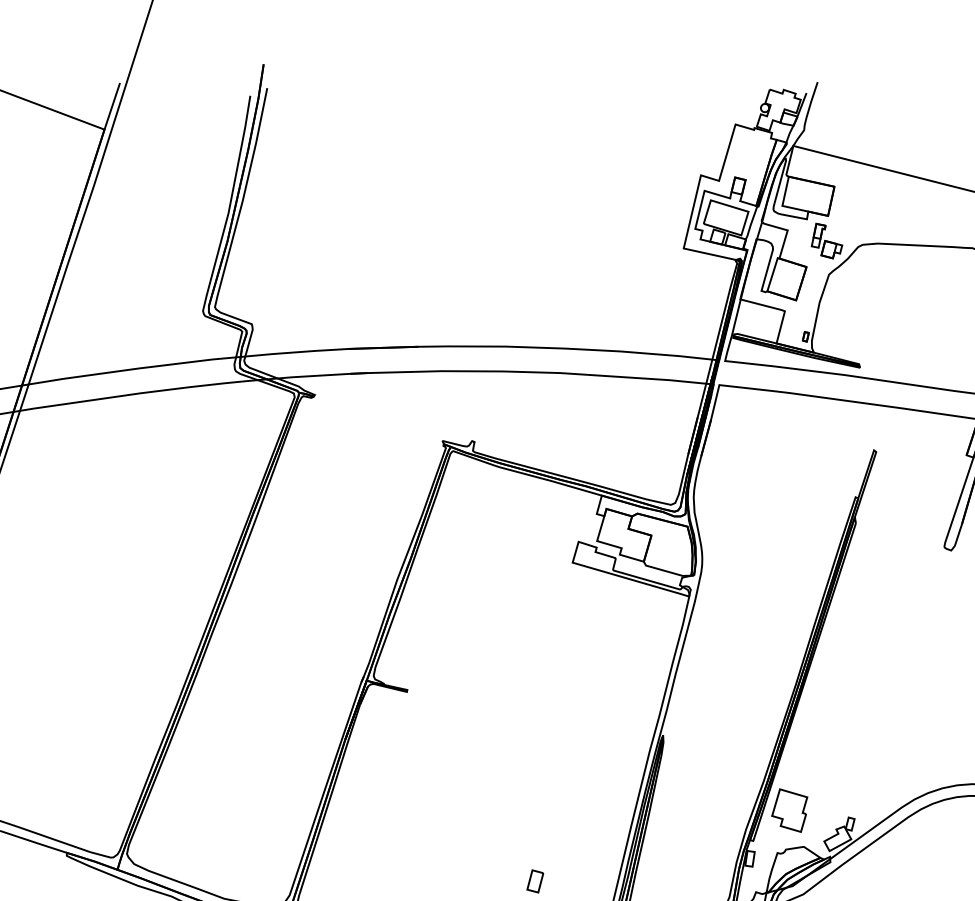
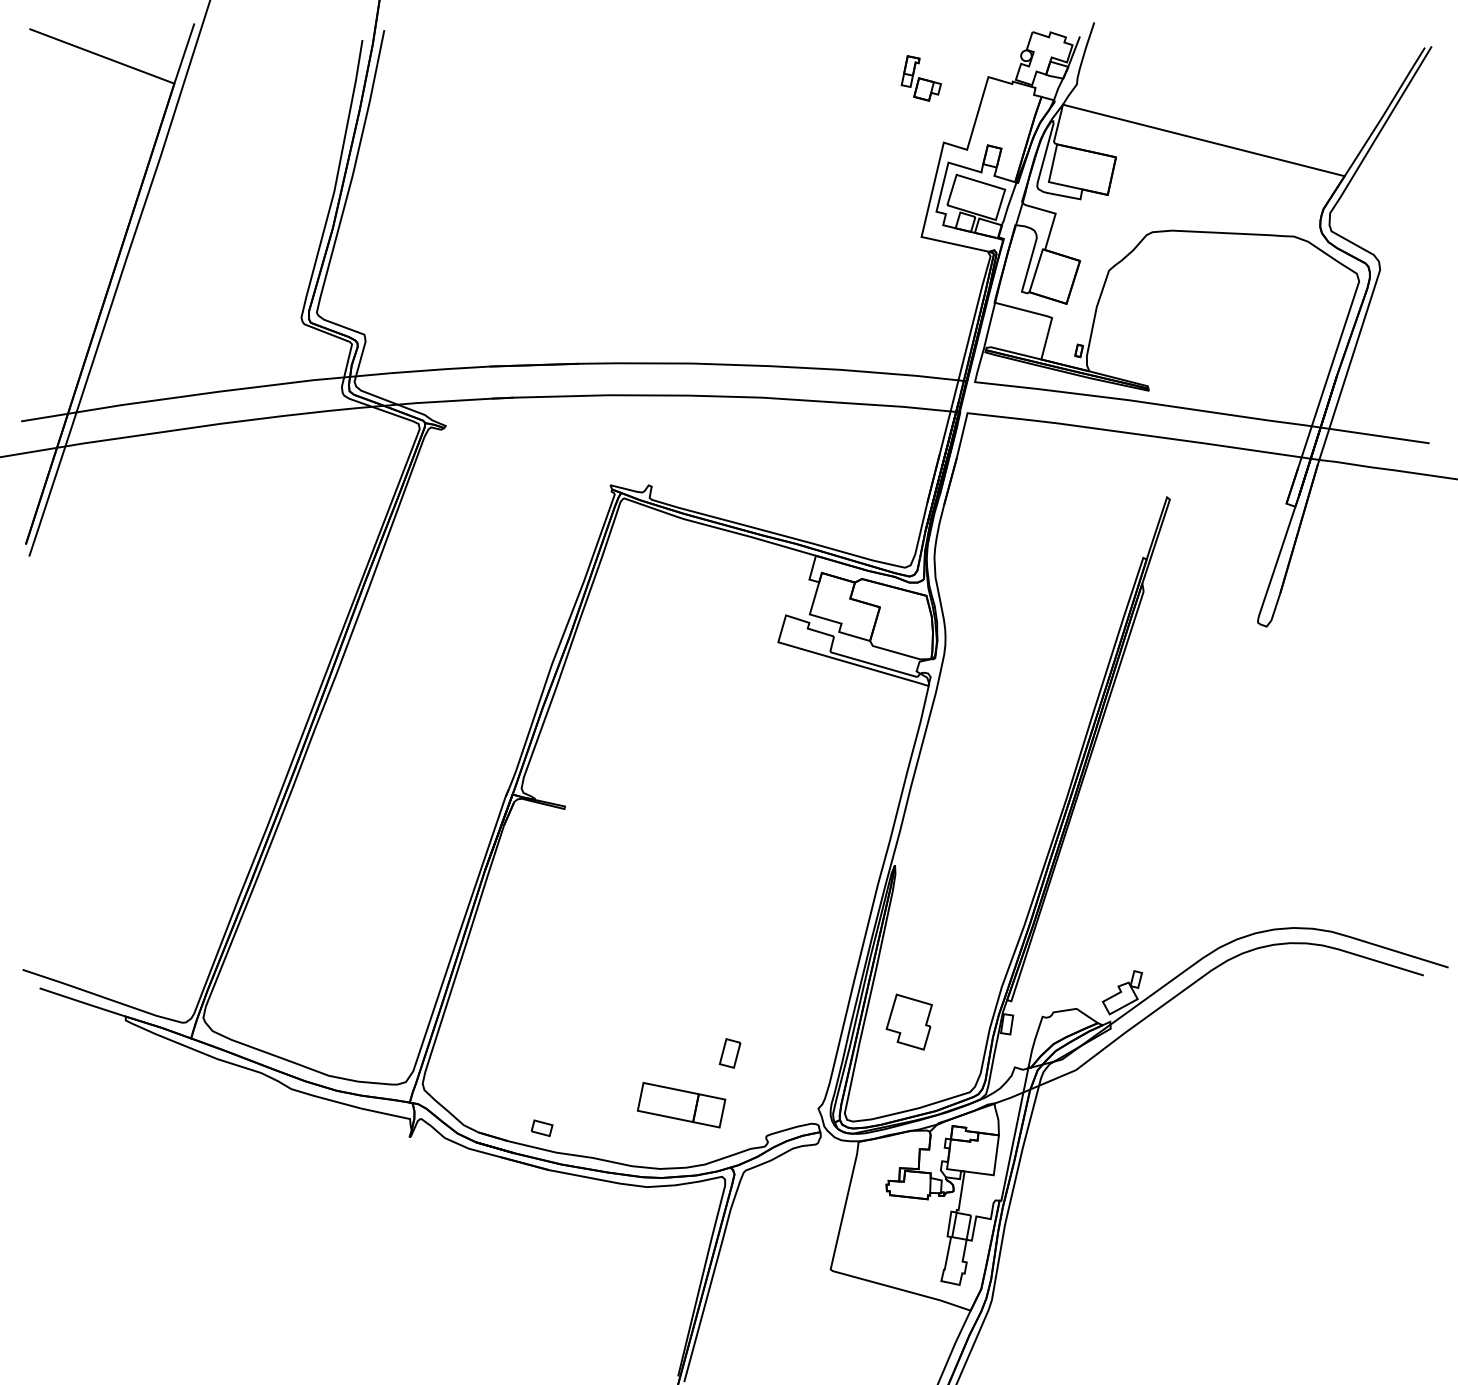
part: (826, 241) -> (920, 78), moved
part: (789, 810) -> (908, 1021), moved

